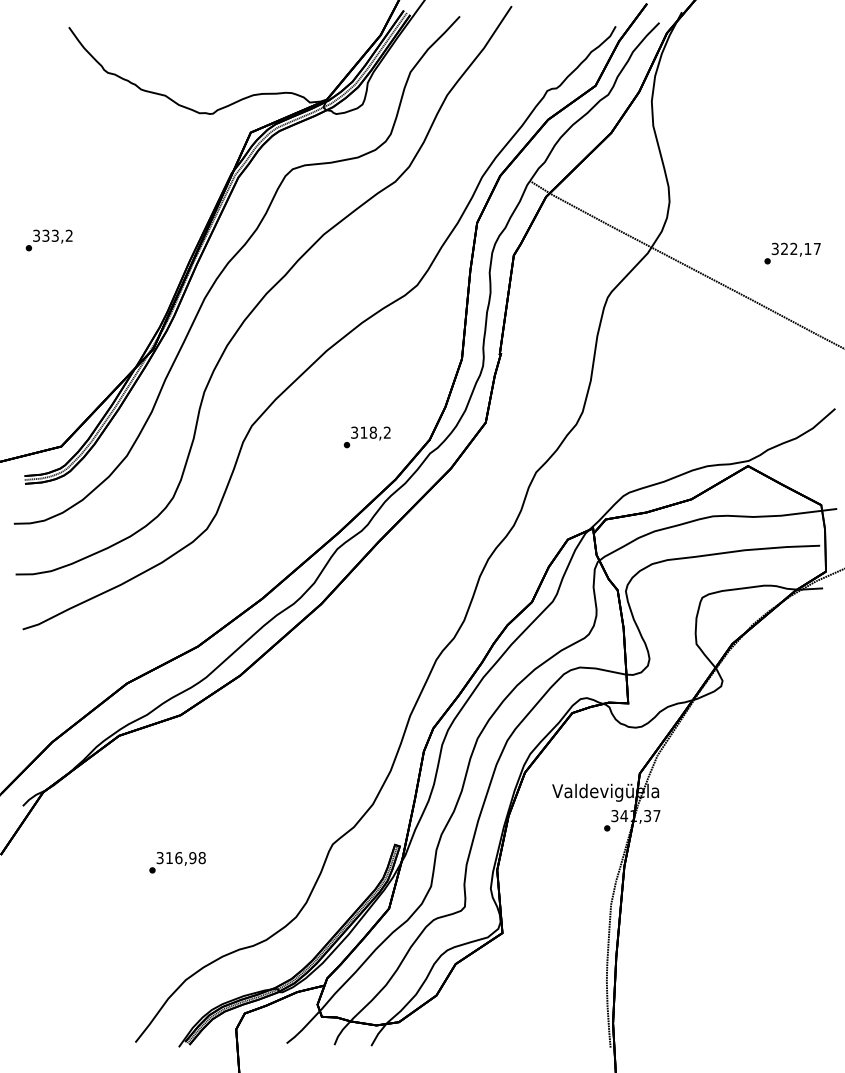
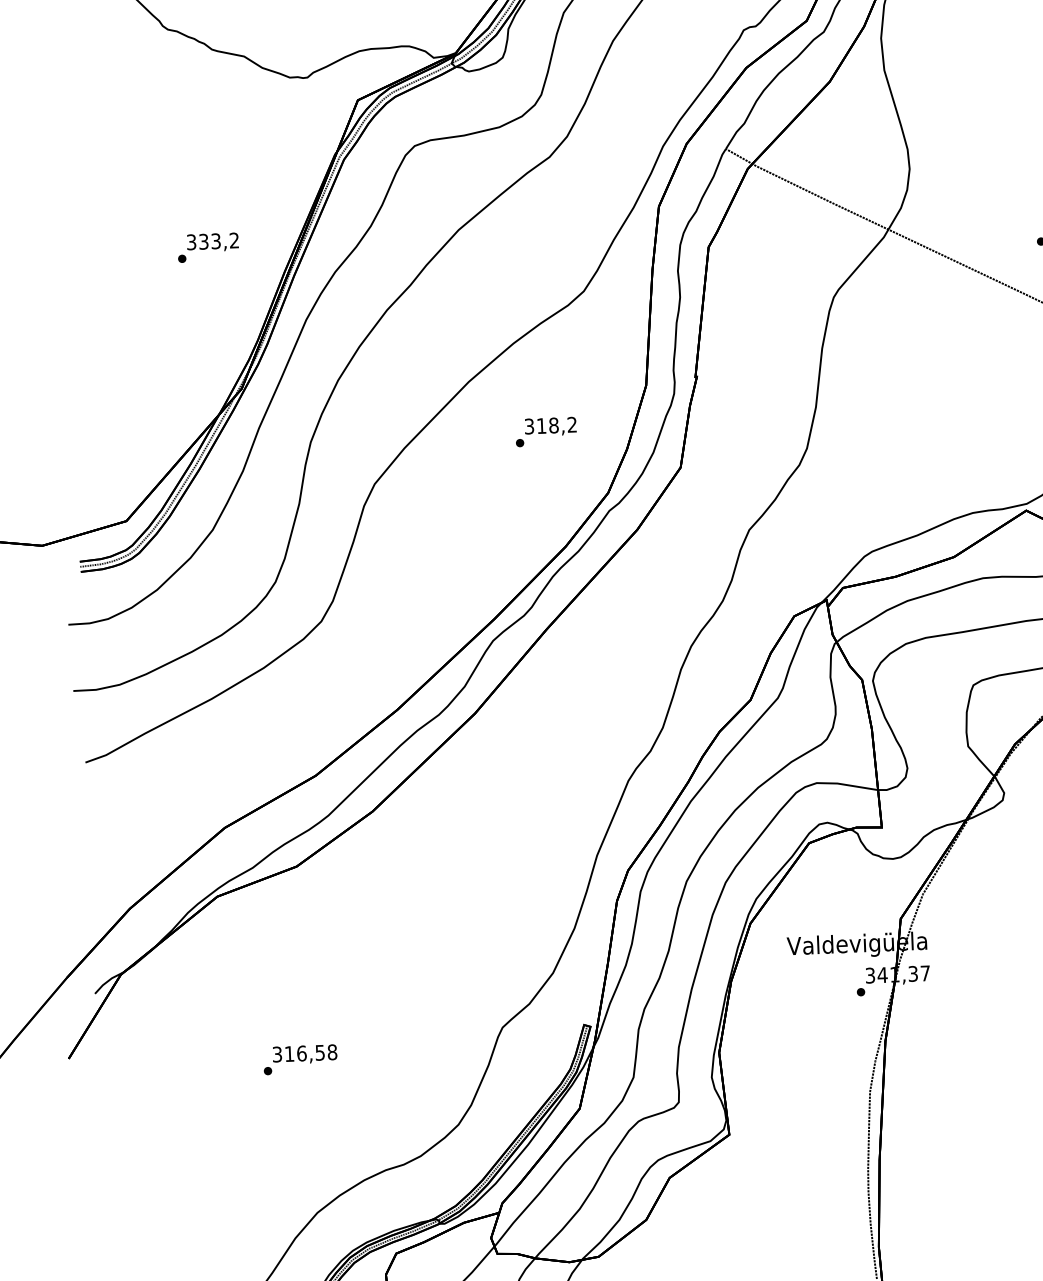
text: (48, 240) -> (207, 247), moved
text: (366, 437) -> (545, 432), moved
text: (192, 857) -> (319, 1052), 316,98 -> 316,58

